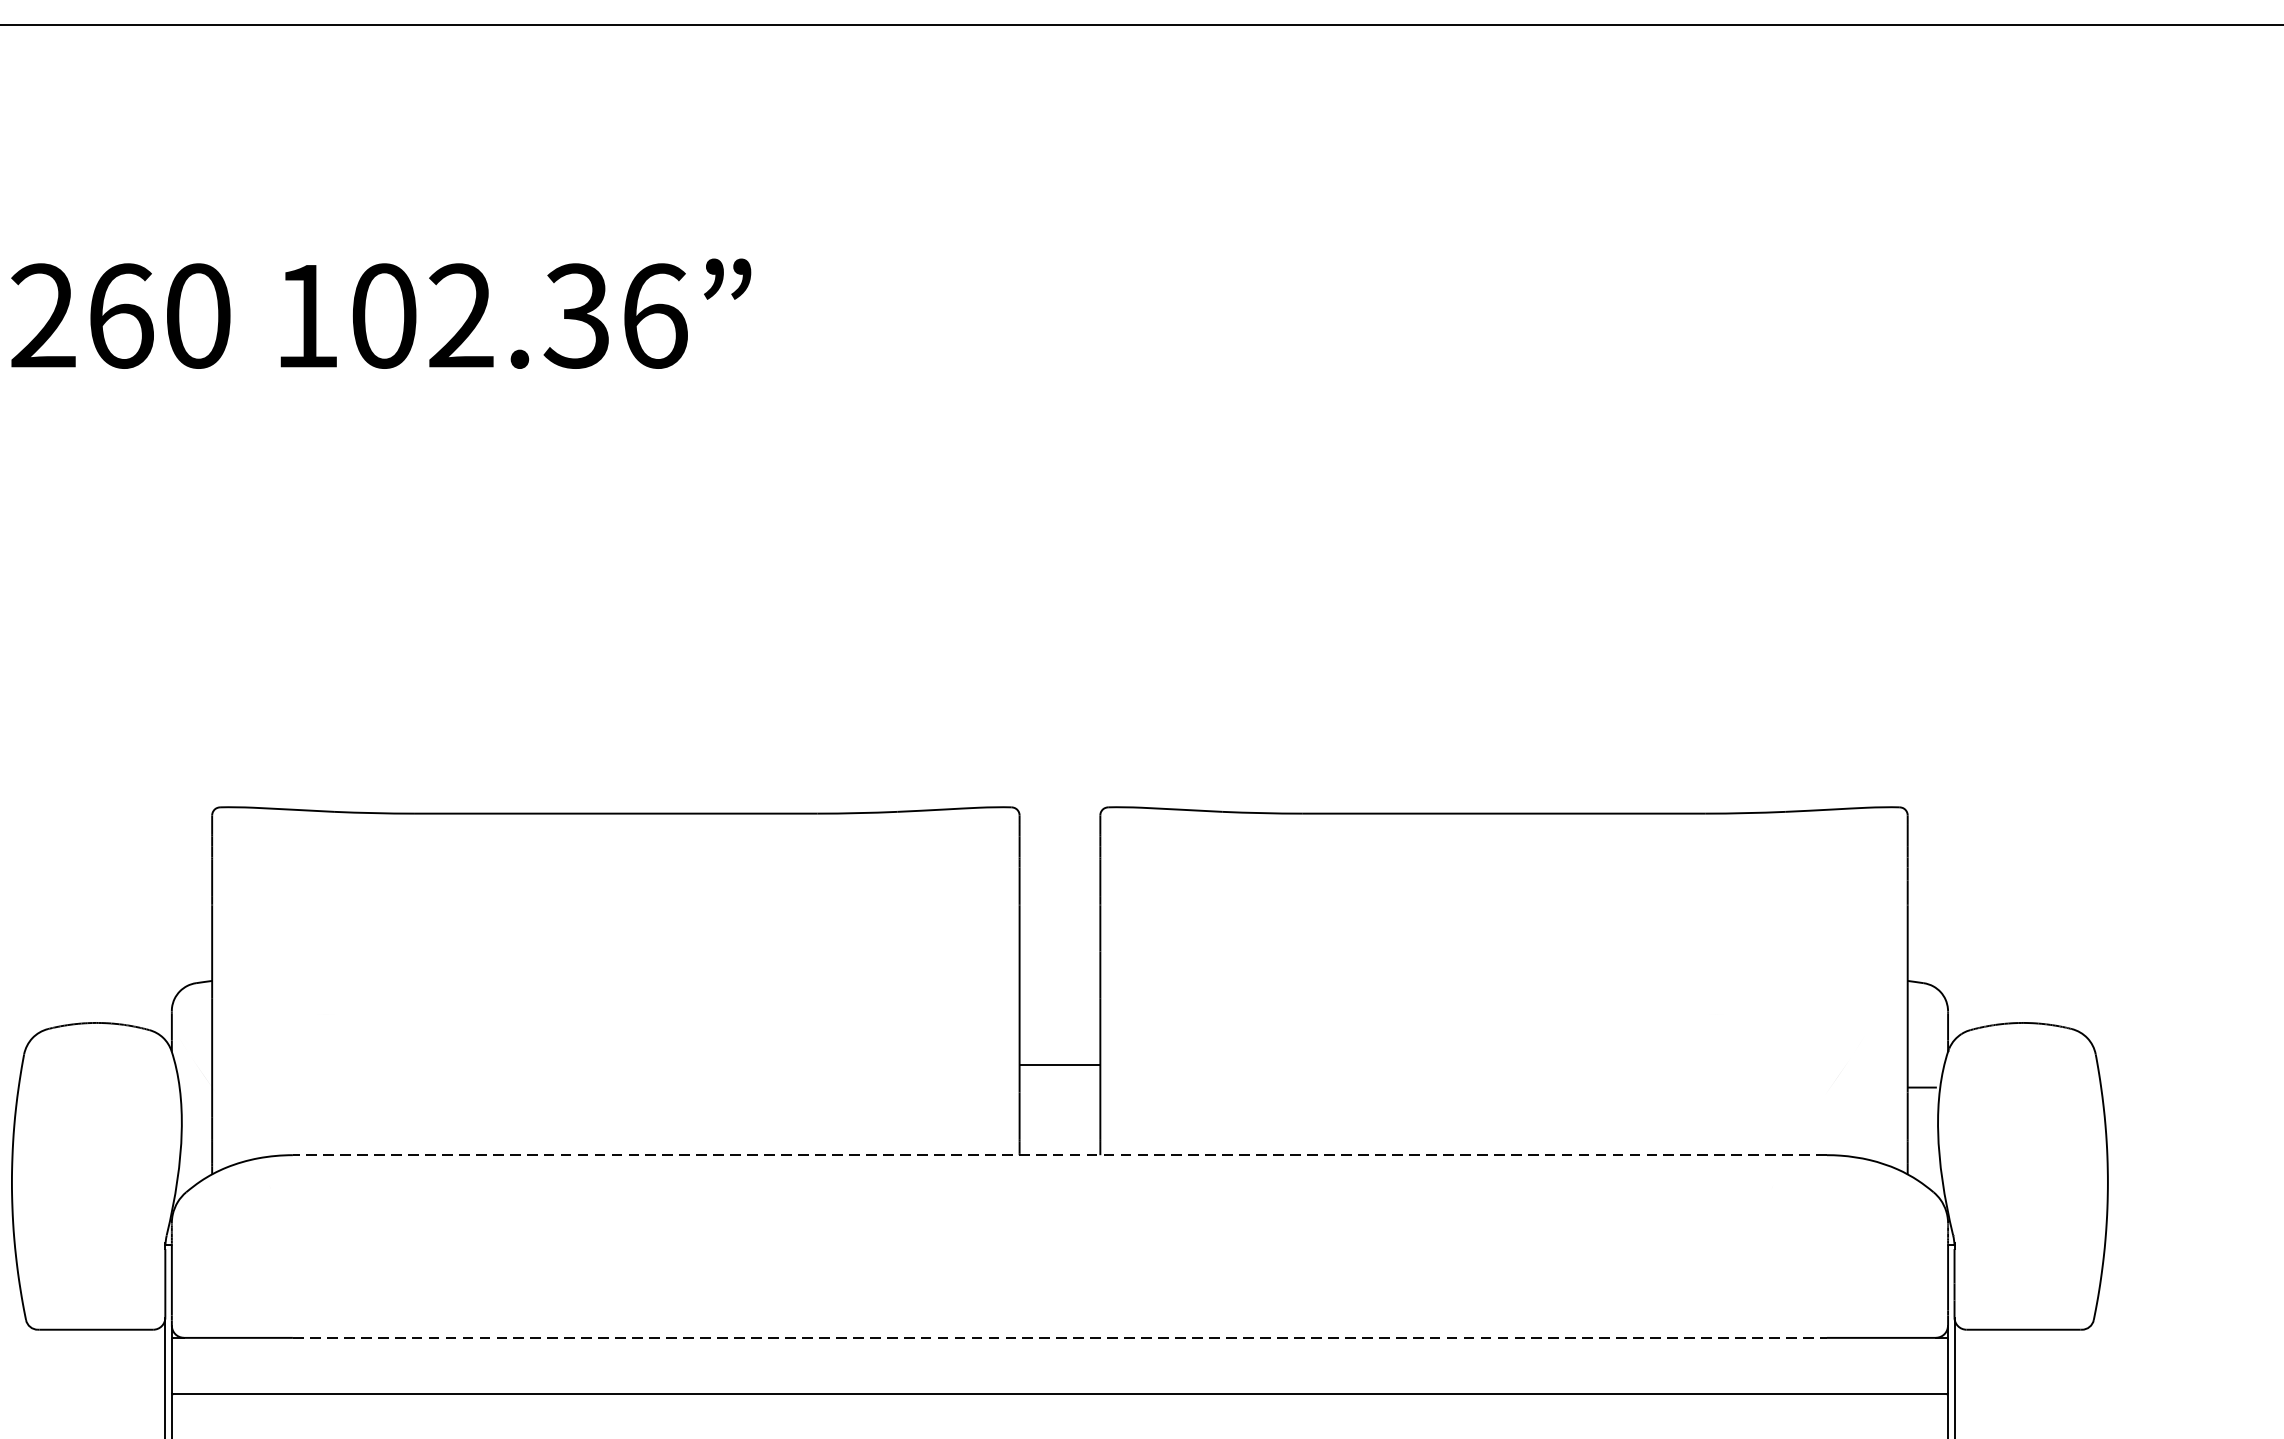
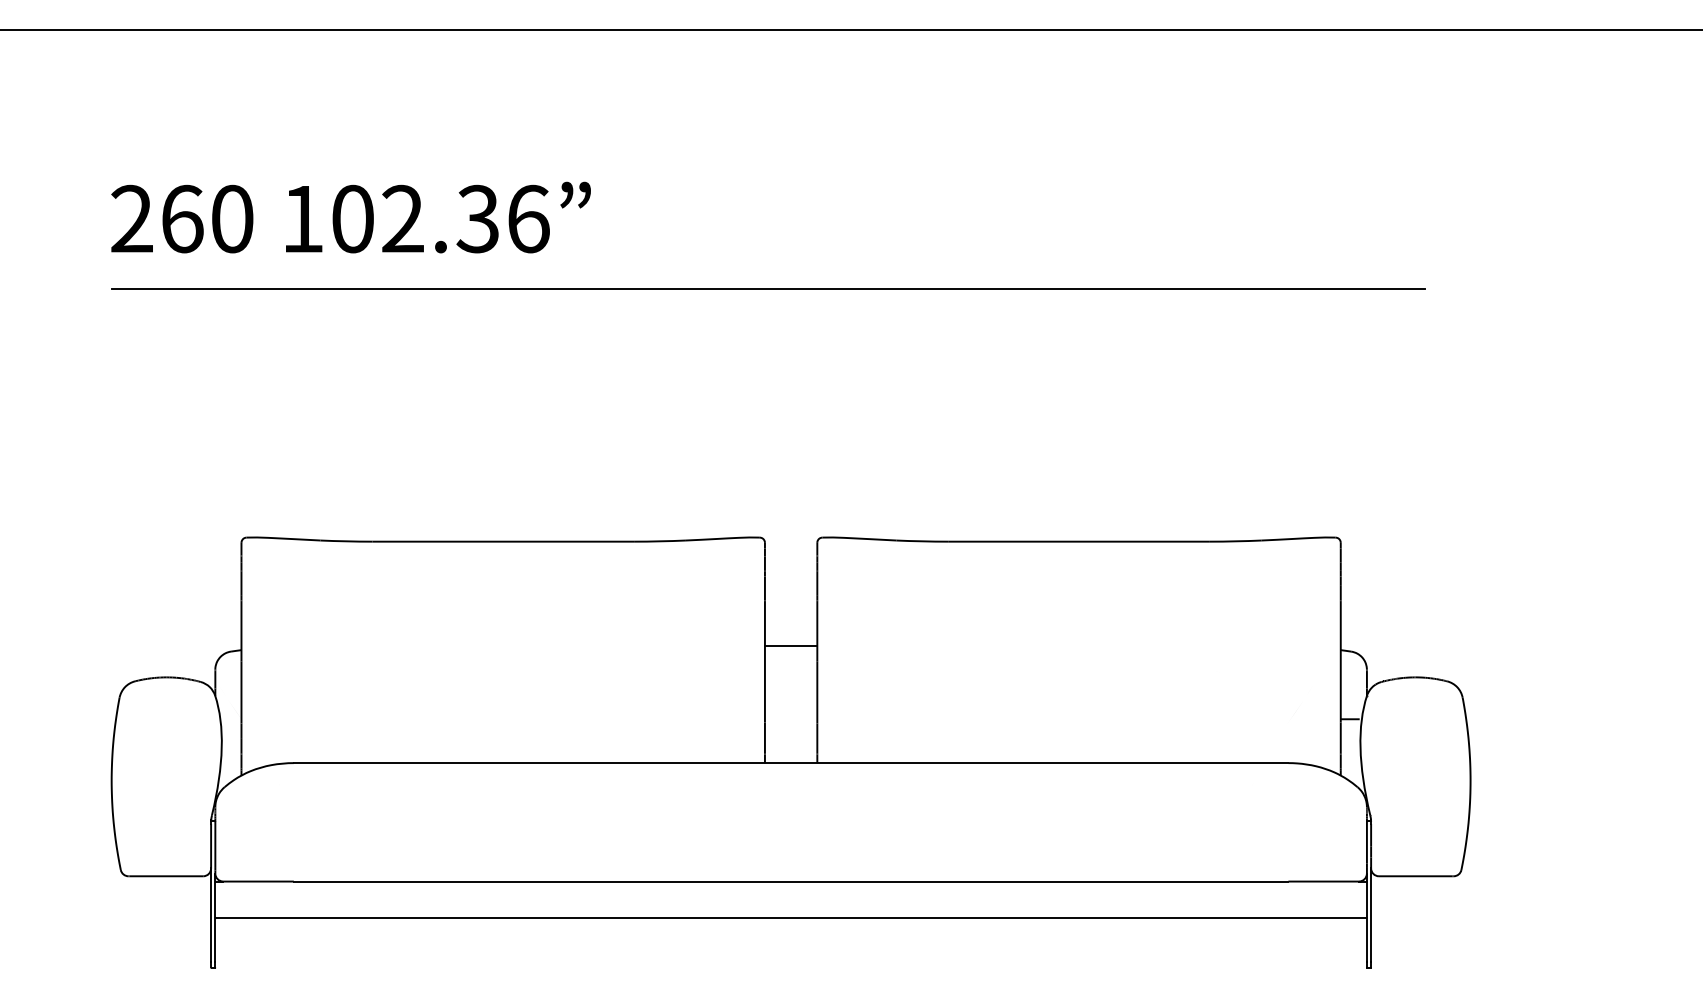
line: (1025, 424) -> (768, 289), added
line: (1058, 1064) -> (790, 645), moved
line: (1058, 1155) -> (790, 763), dashed -> solid
line: (1060, 1337) -> (791, 881), dashed -> solid

